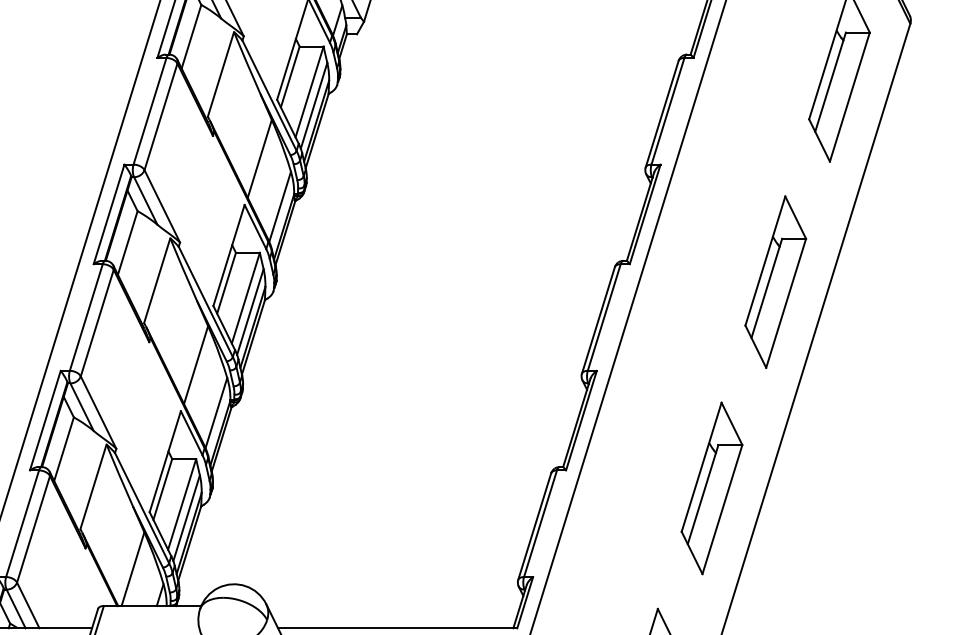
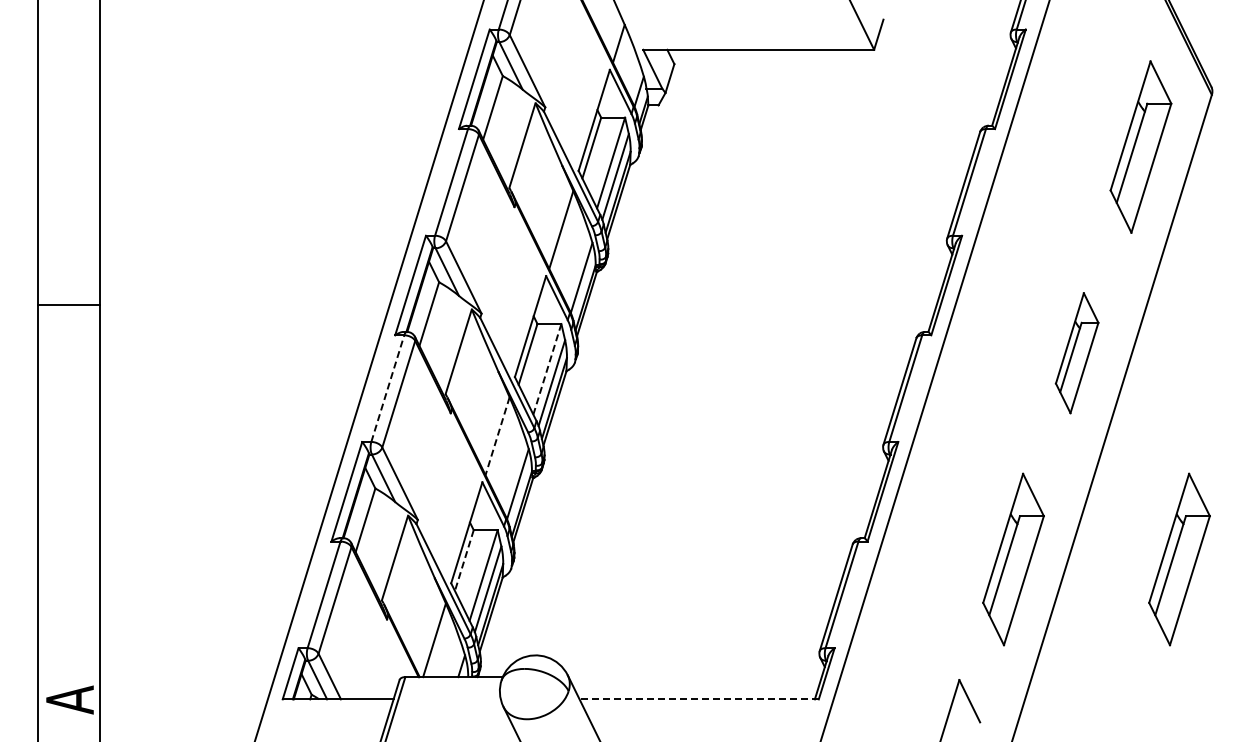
part: (774, 281) -> (1076, 352), size x0.7
line: (245, 298) -> (547, 369), solid -> dashed
line: (85, 317) -> (387, 388), solid -> dashed
line: (195, 365) -> (497, 436), solid -> dashed
part: (877, 488) -> (1179, 559), added
line: (162, 489) -> (464, 560), solid -> dashed
line: (397, 628) -> (699, 699), solid -> dashed

